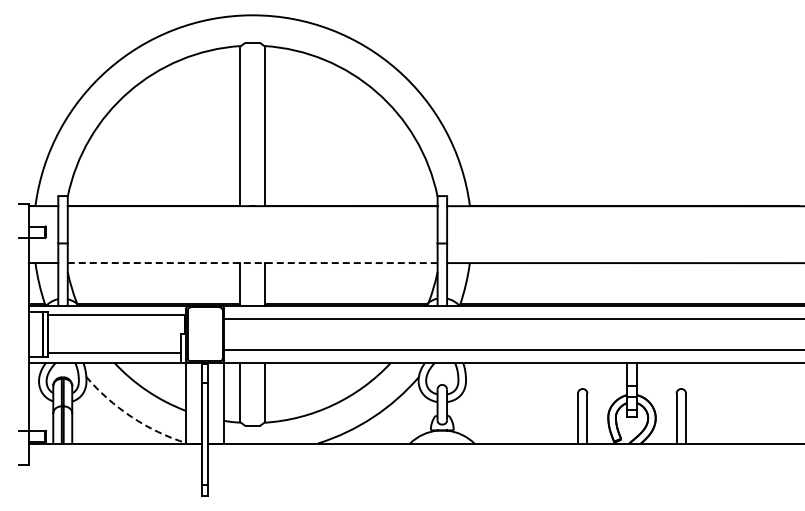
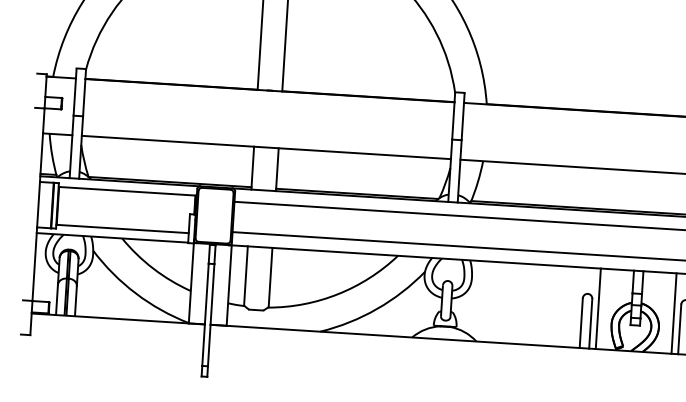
line: (252, 263) -> (266, 147), dashed -> solid
line: (594, 402) -> (598, 308), added
line: (669, 402) -> (673, 312), added
arc: (131, 416) -> (135, 293), dashed -> solid

